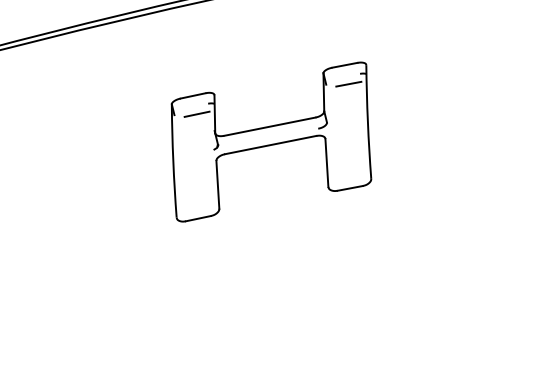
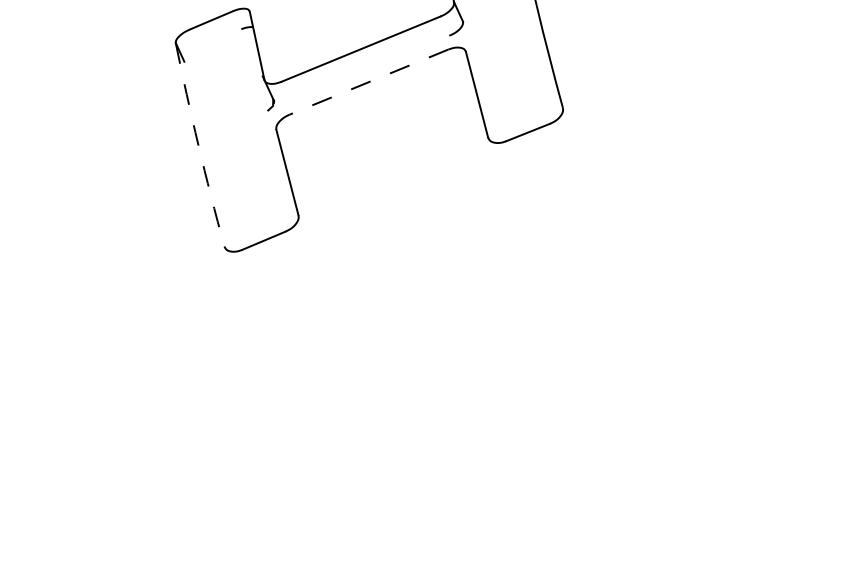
line: (196, 113) -> (223, 51), removed
line: (270, 145) -> (368, 82), solid -> dashed
arc: (173, 161) -> (198, 145), solid -> dashed

